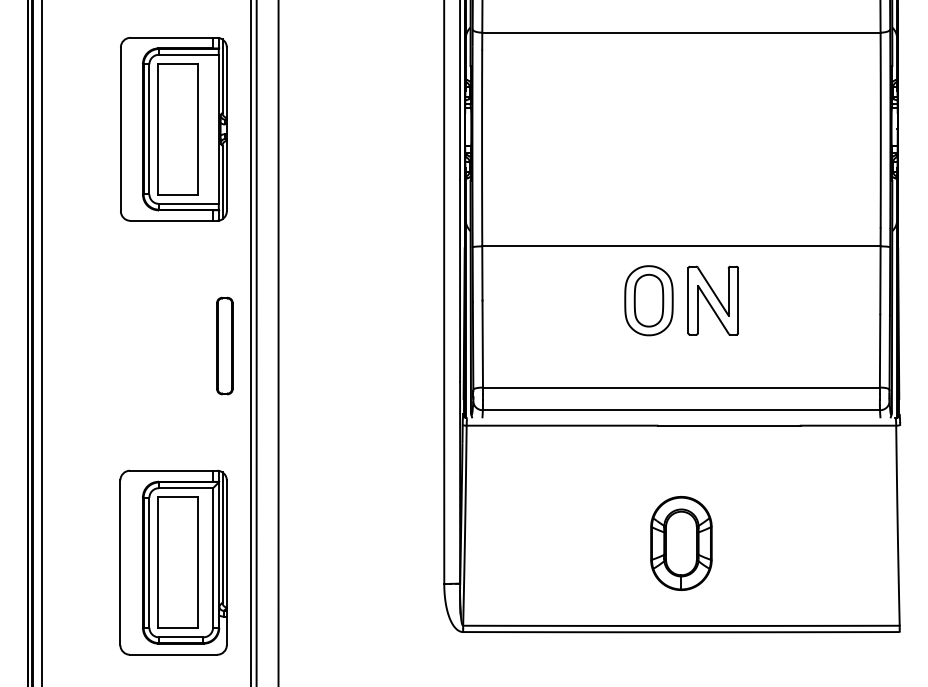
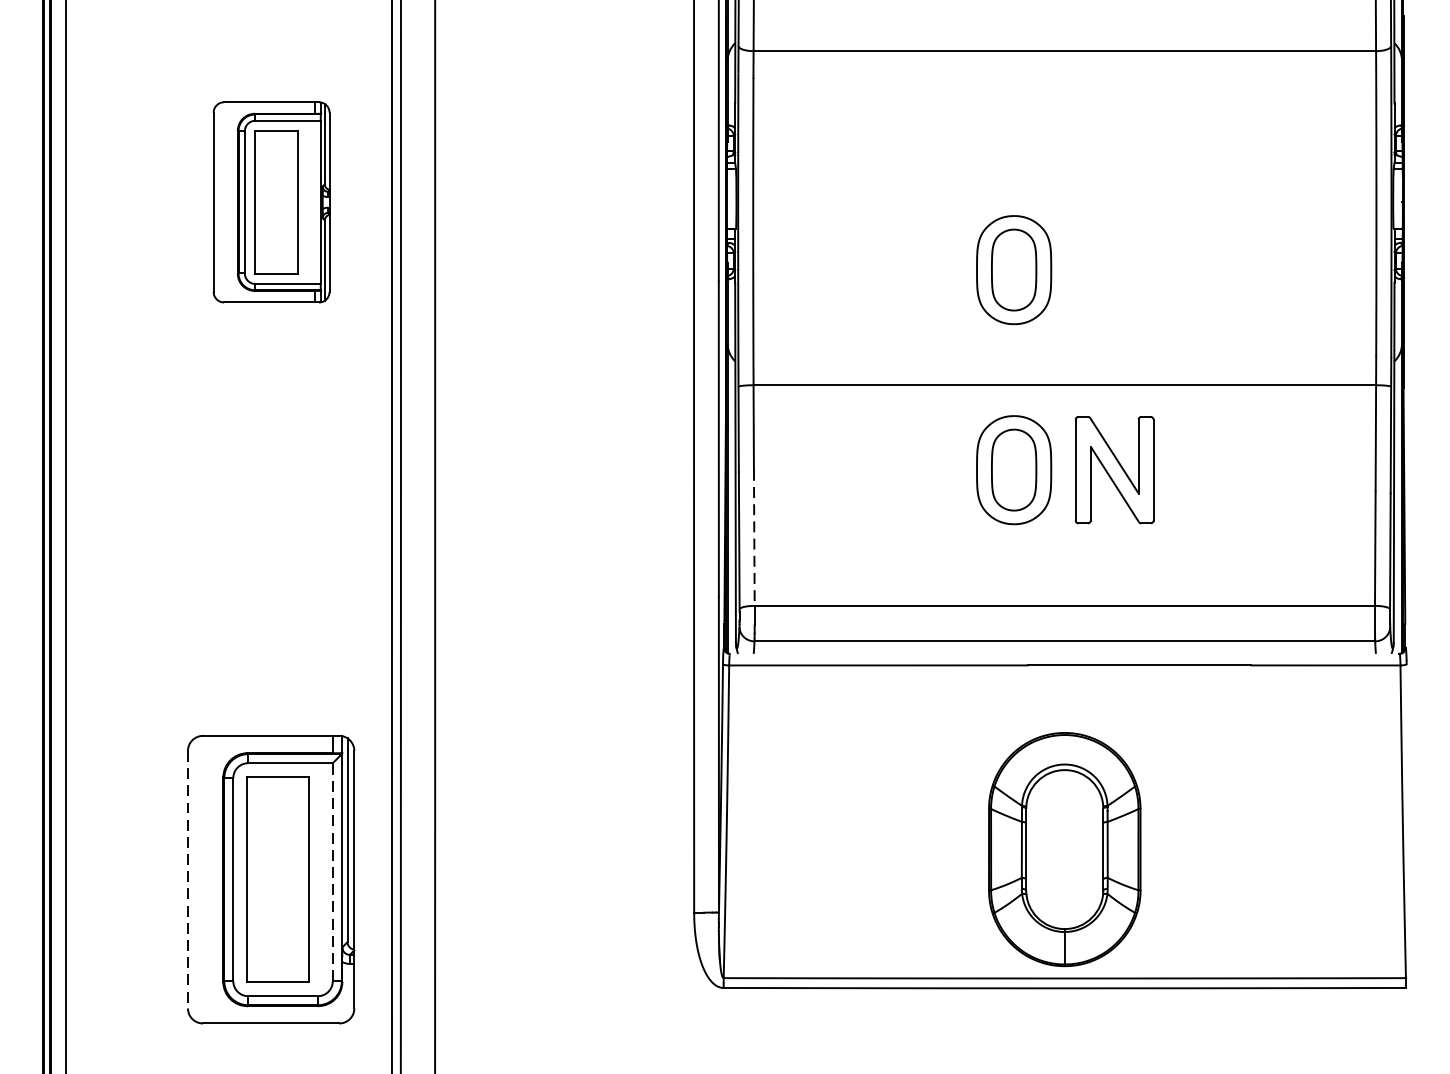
part: (173, 129) -> (270, 202), size x0.7
part: (648, 172) -> (1013, 269), added
line: (482, 344) -> (753, 538), solid -> dashed
part: (224, 345) -> (350, 540), removed
part: (681, 543) -> (1064, 849), size x1.6
line: (213, 557) -> (333, 871), solid -> dashed
line: (120, 563) -> (188, 880), solid -> dashed

